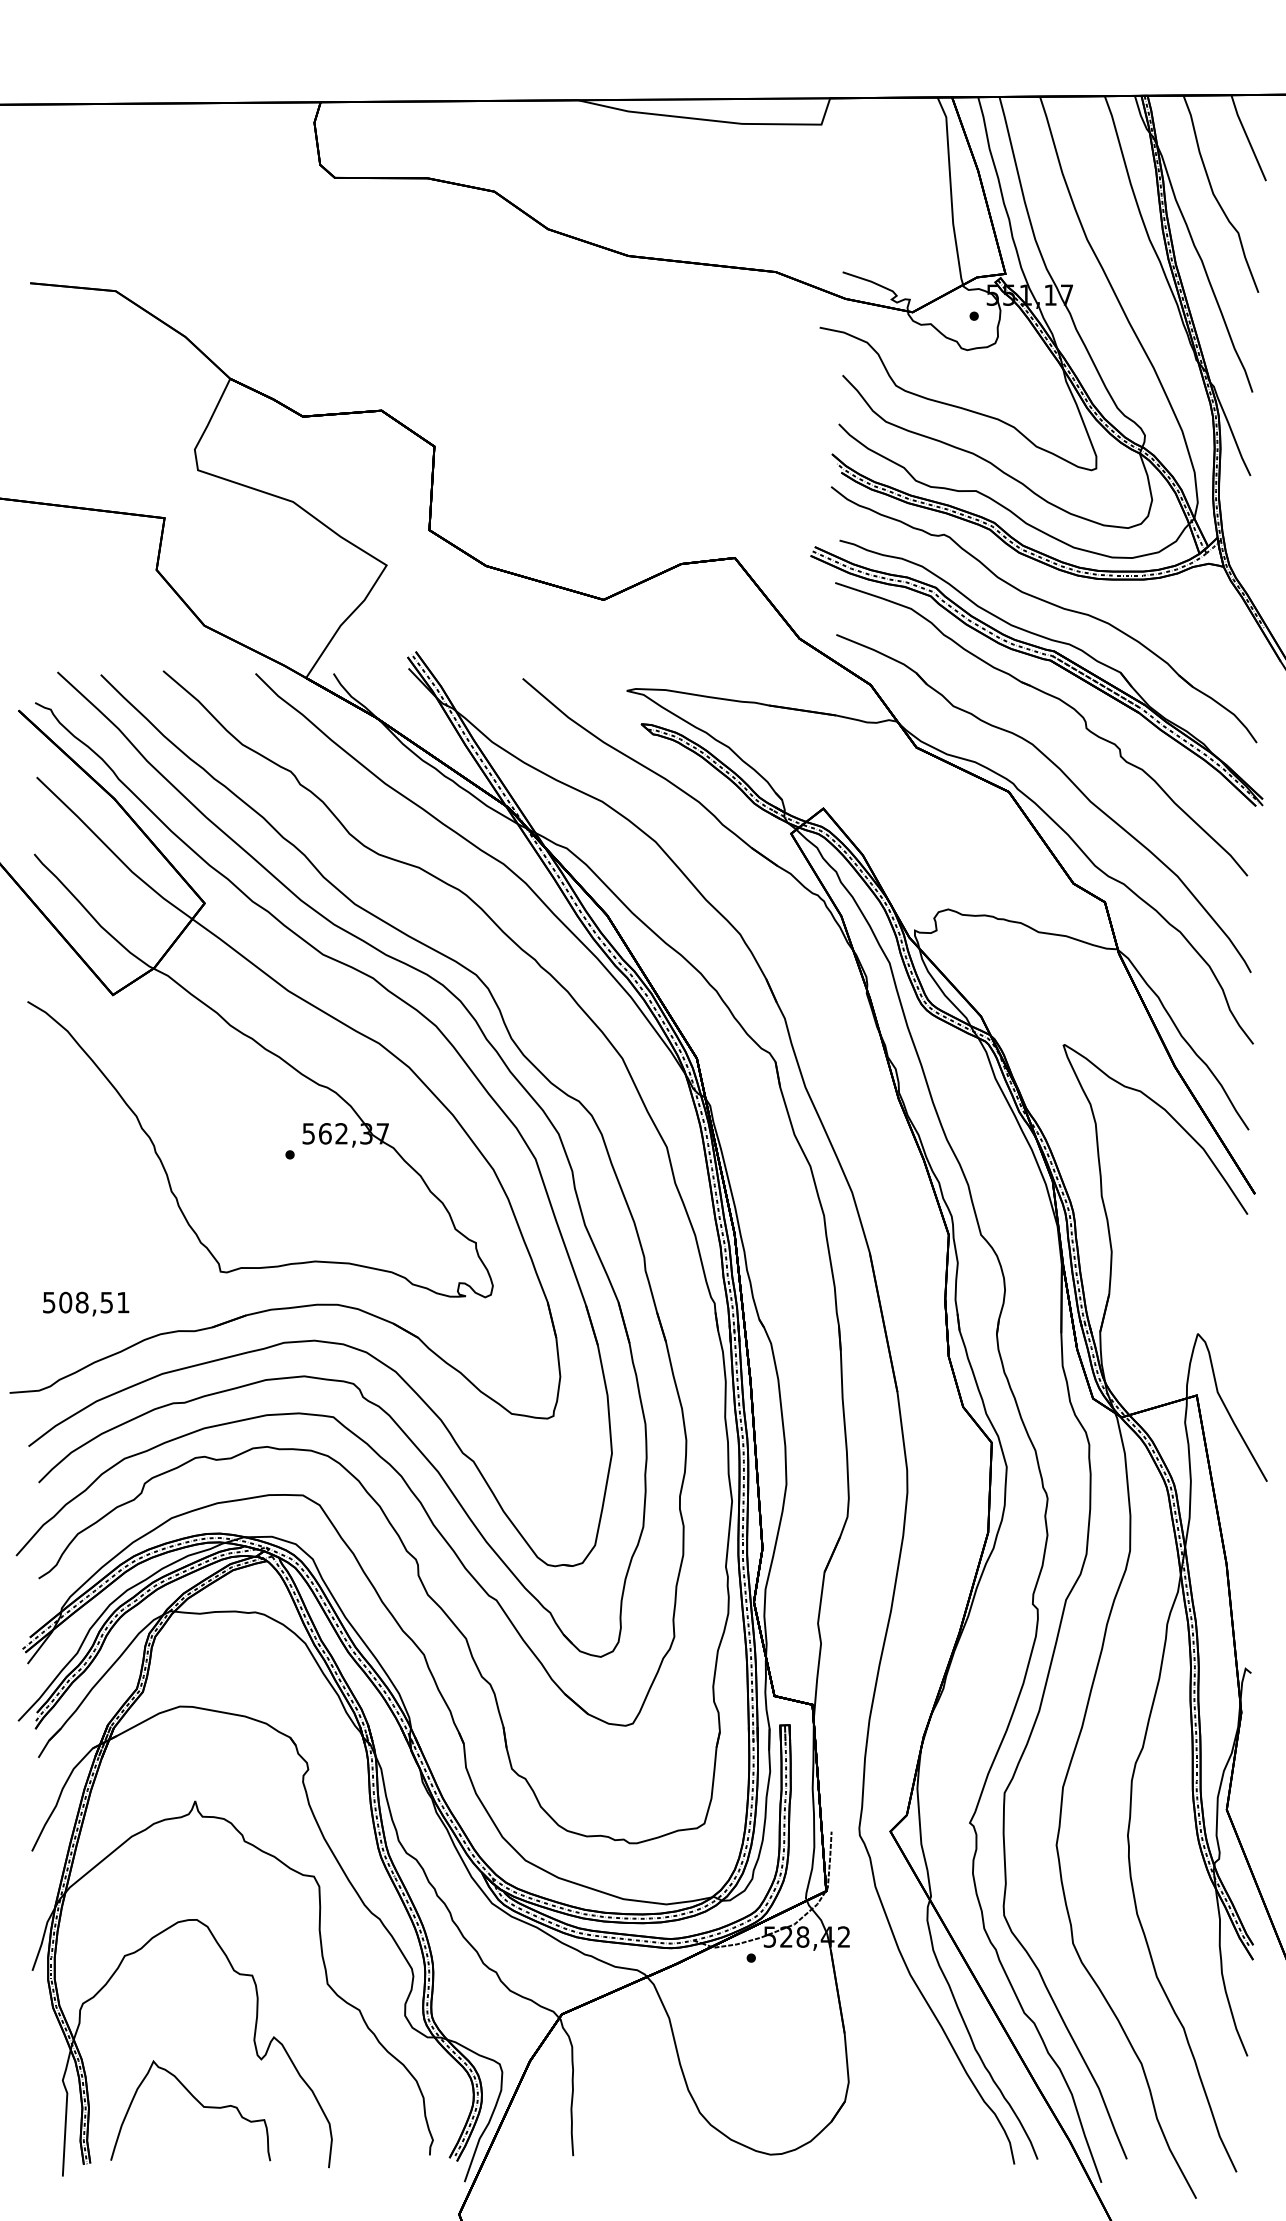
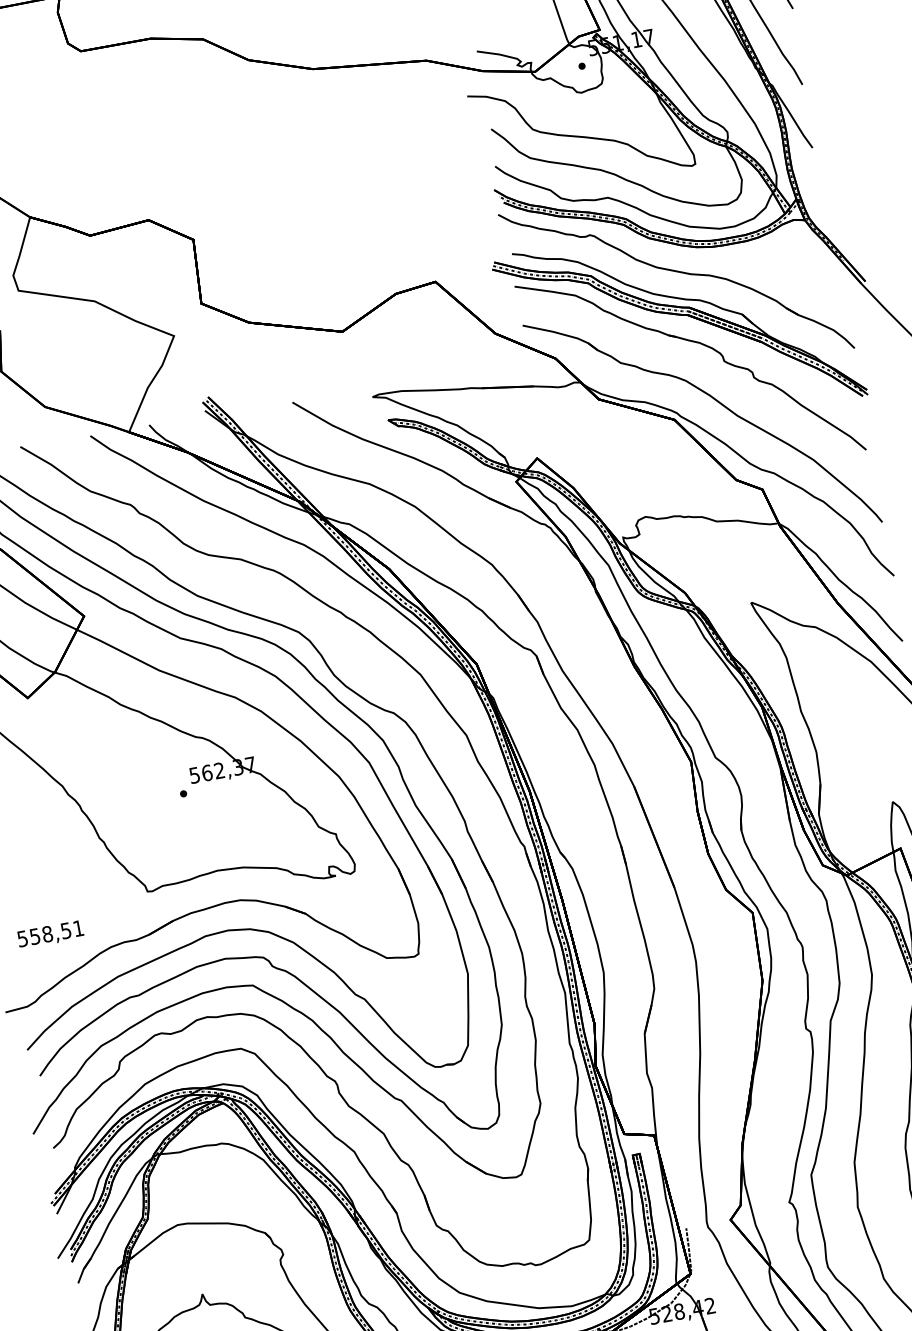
text: (65, 1302) -> (34, 936), 508,51 -> 558,51

